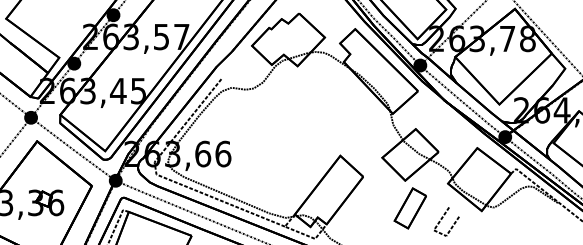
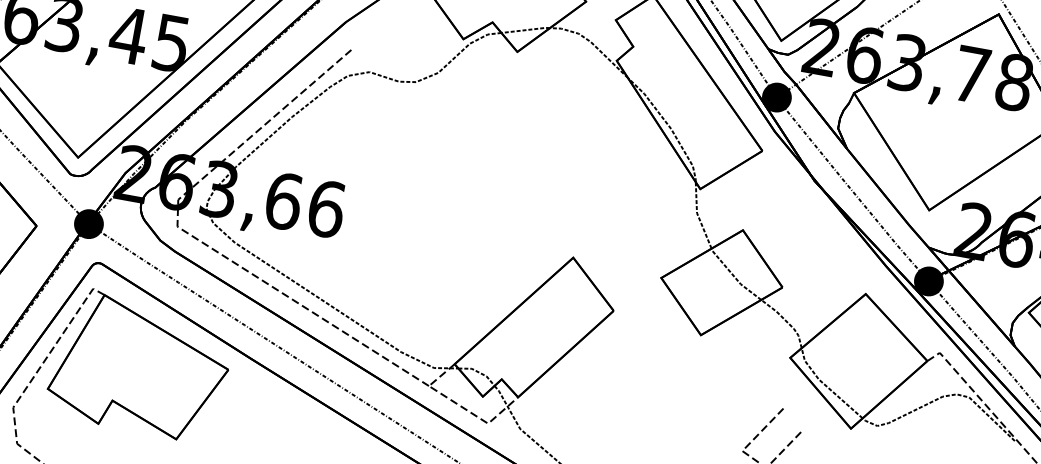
part: (409, 208) -> (699, 395), removed

